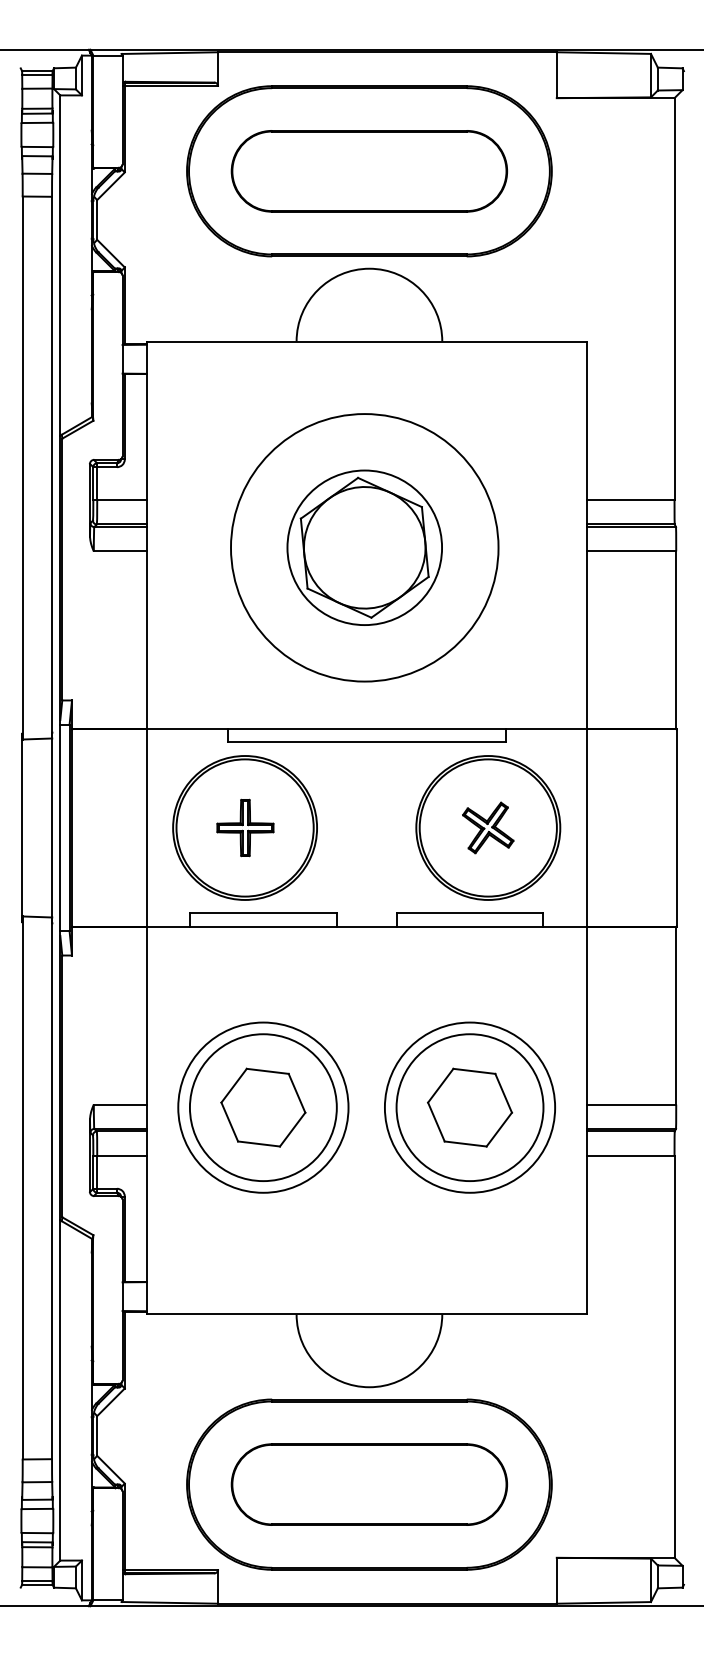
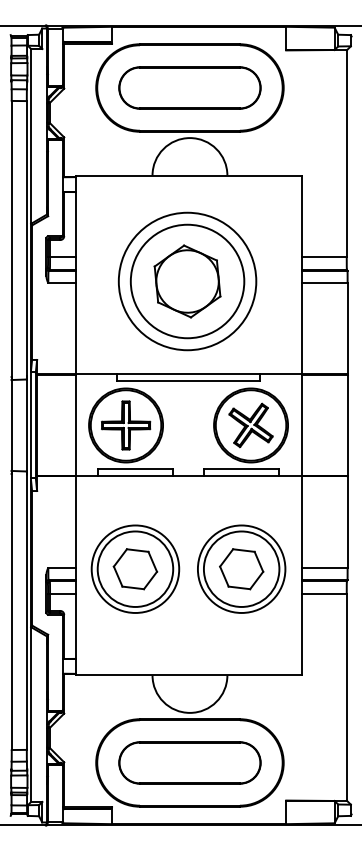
circle: (364, 547) -> (187, 281), size x1.43
part: (245, 828) -> (126, 425), size x1.67
part: (487, 828) -> (250, 425), size x1.67

